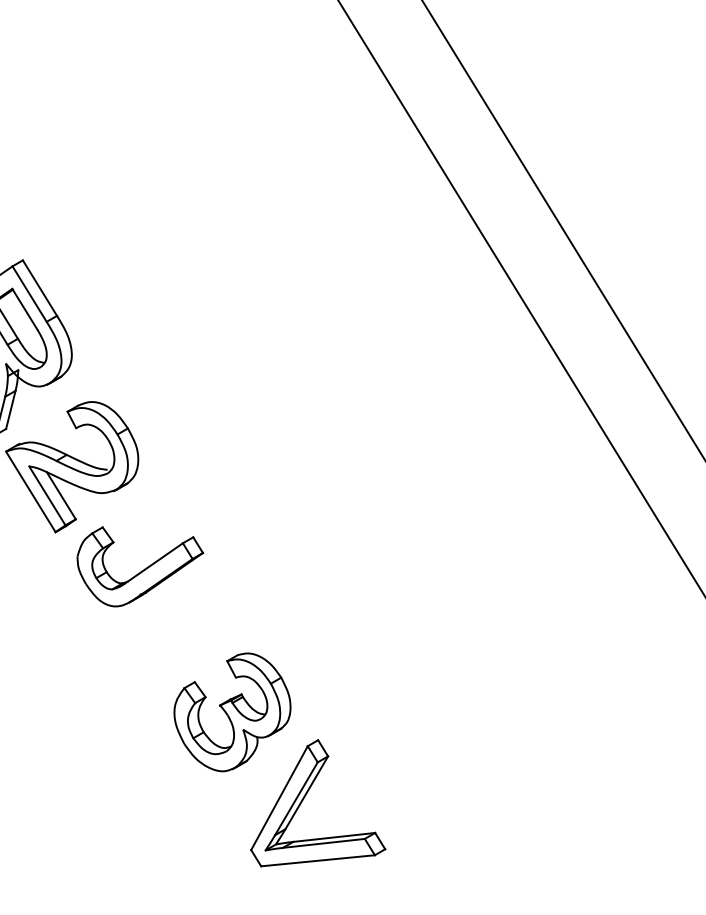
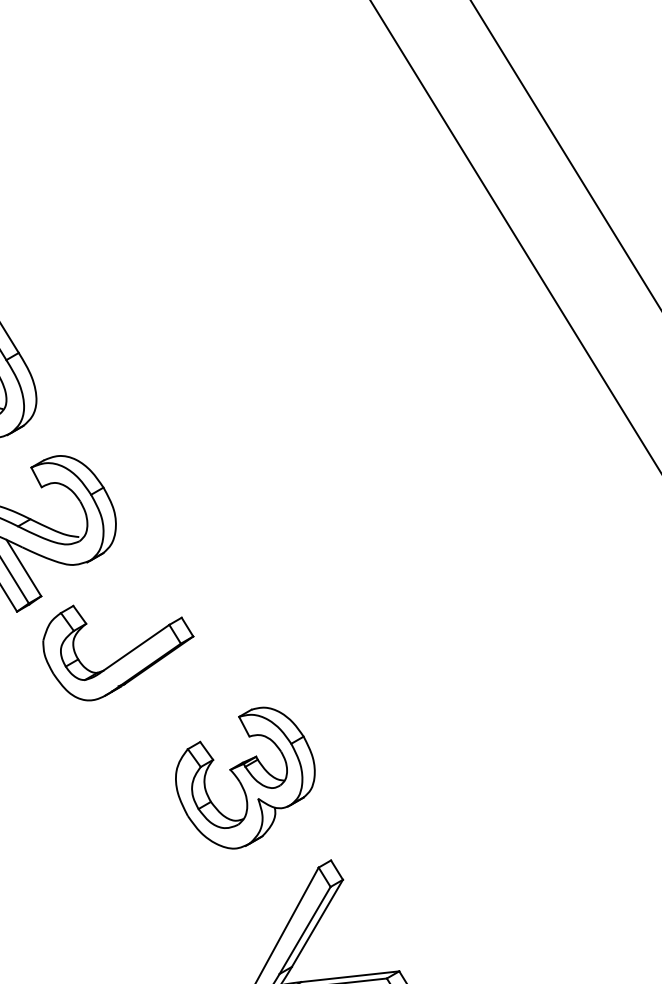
part: (232, 712) -> (245, 778), moved

